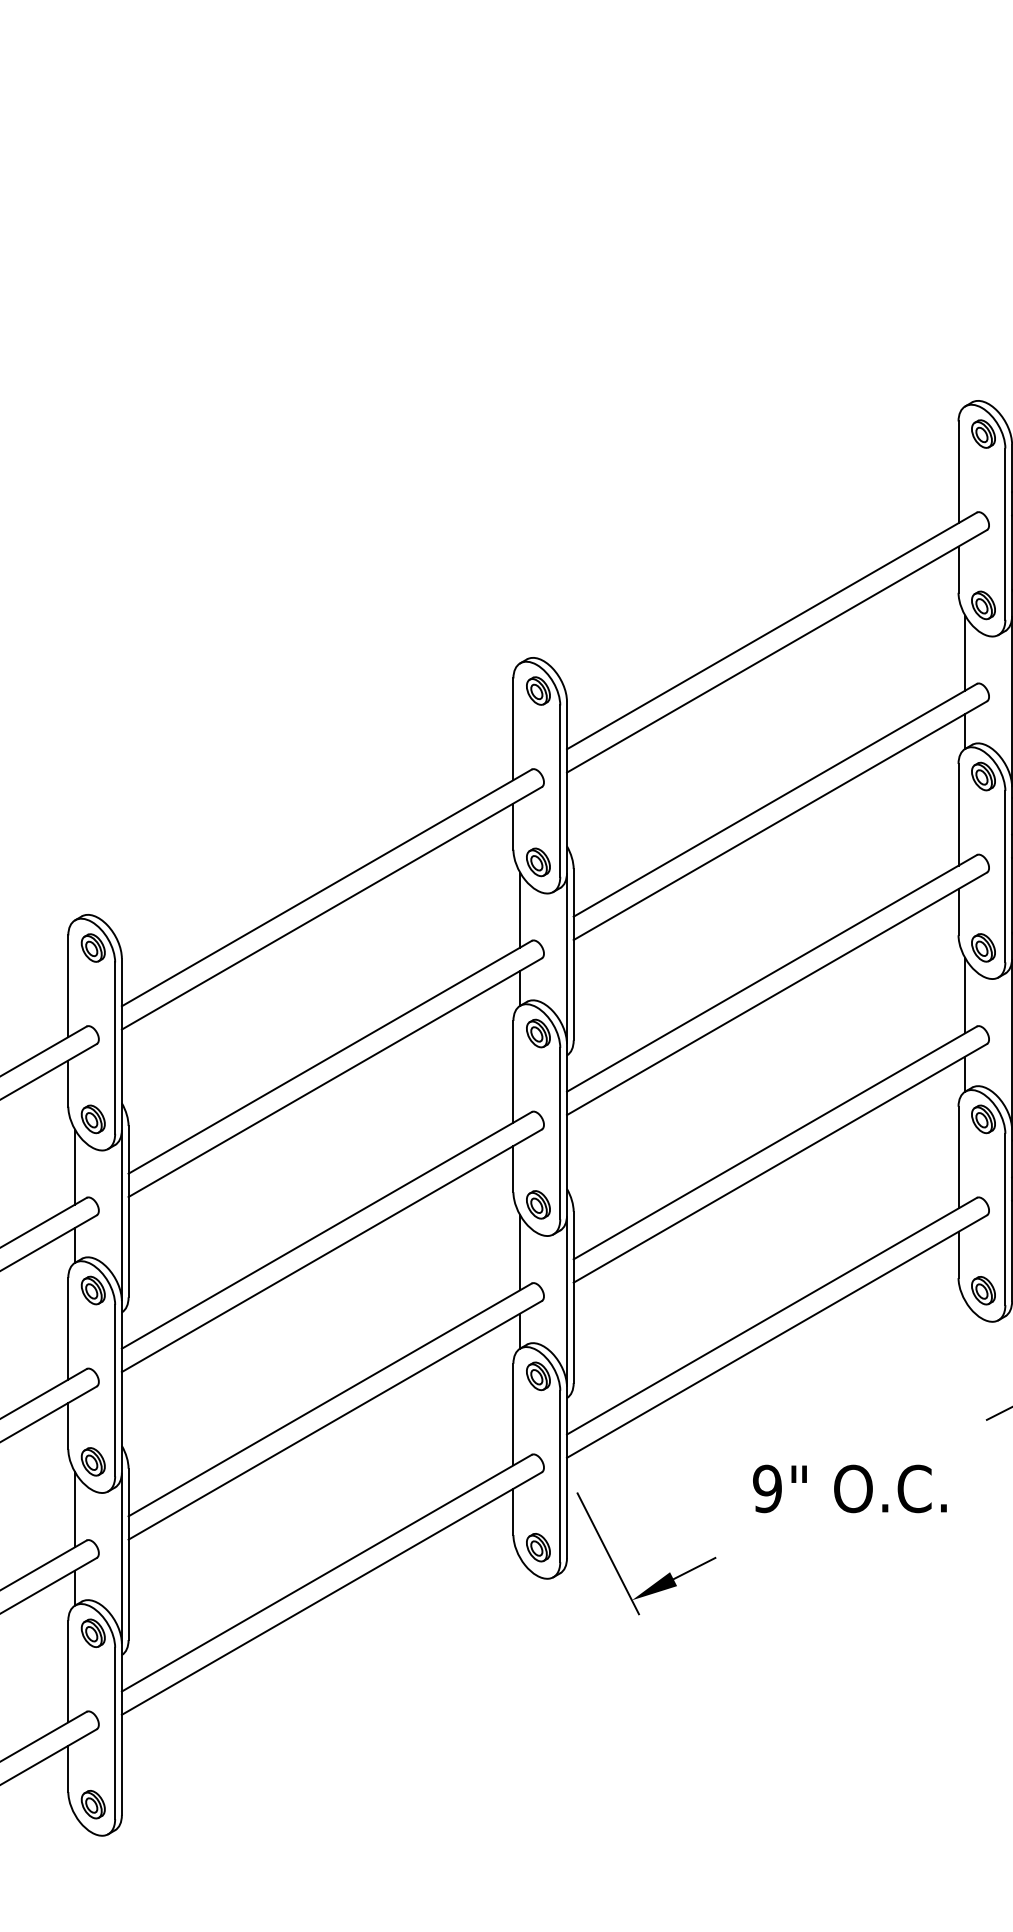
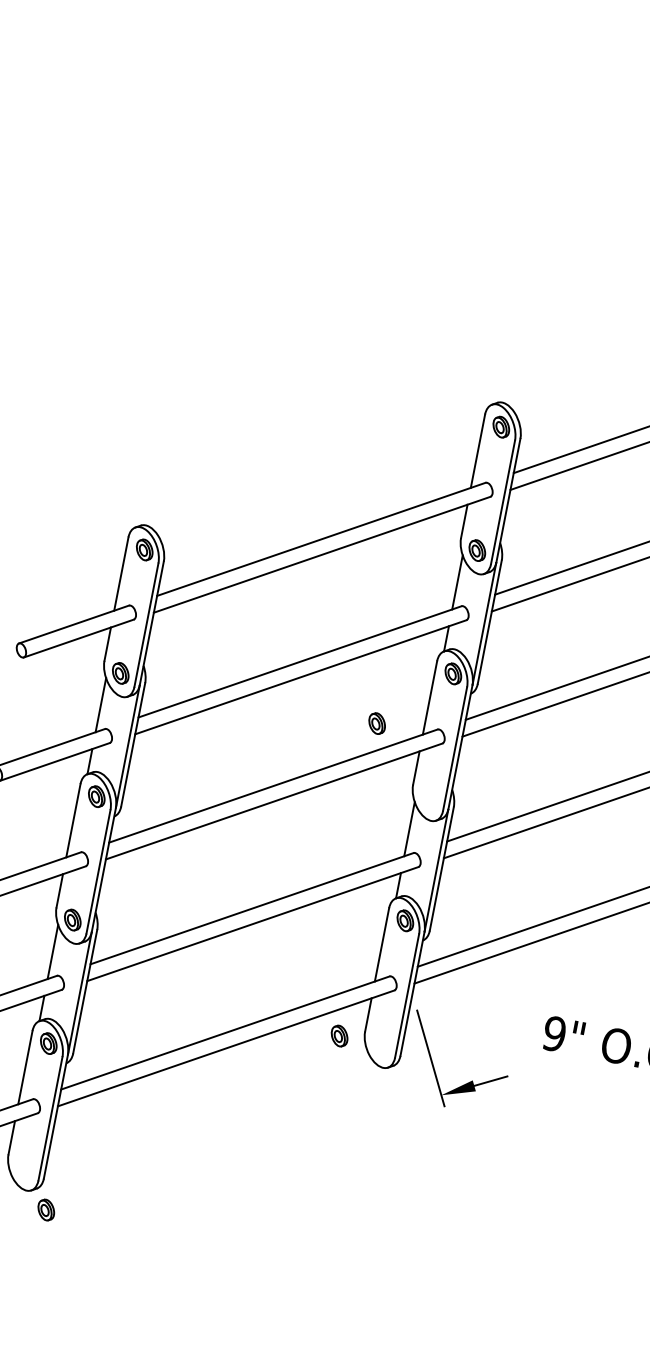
part: (538, 1204) -> (377, 723), moved
part: (538, 1547) -> (339, 1036), moved
part: (92, 1804) -> (45, 1209), moved

